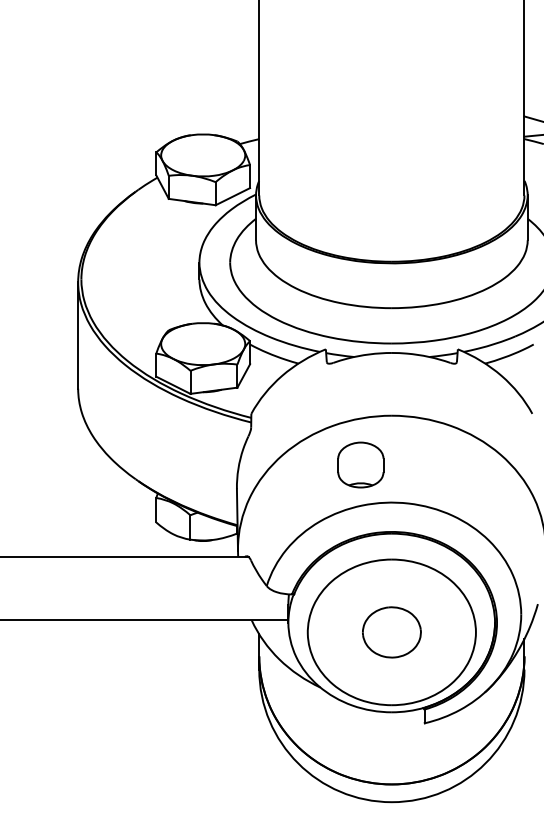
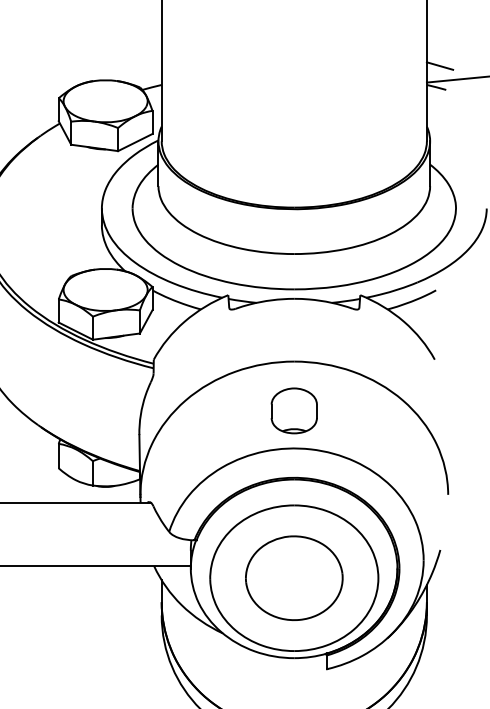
part: (360, 464) -> (293, 410), moved
part: (391, 632) -> (293, 578), size x1.67

